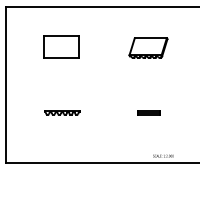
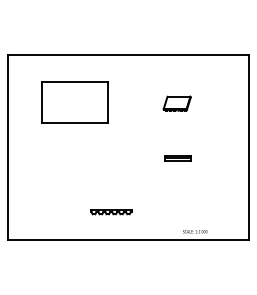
part: (61, 47) -> (74, 102), size x1.6
part: (147, 47) -> (176, 103), size x0.6
part: (62, 112) -> (111, 212), moved
part: (148, 112) -> (177, 158), moved

